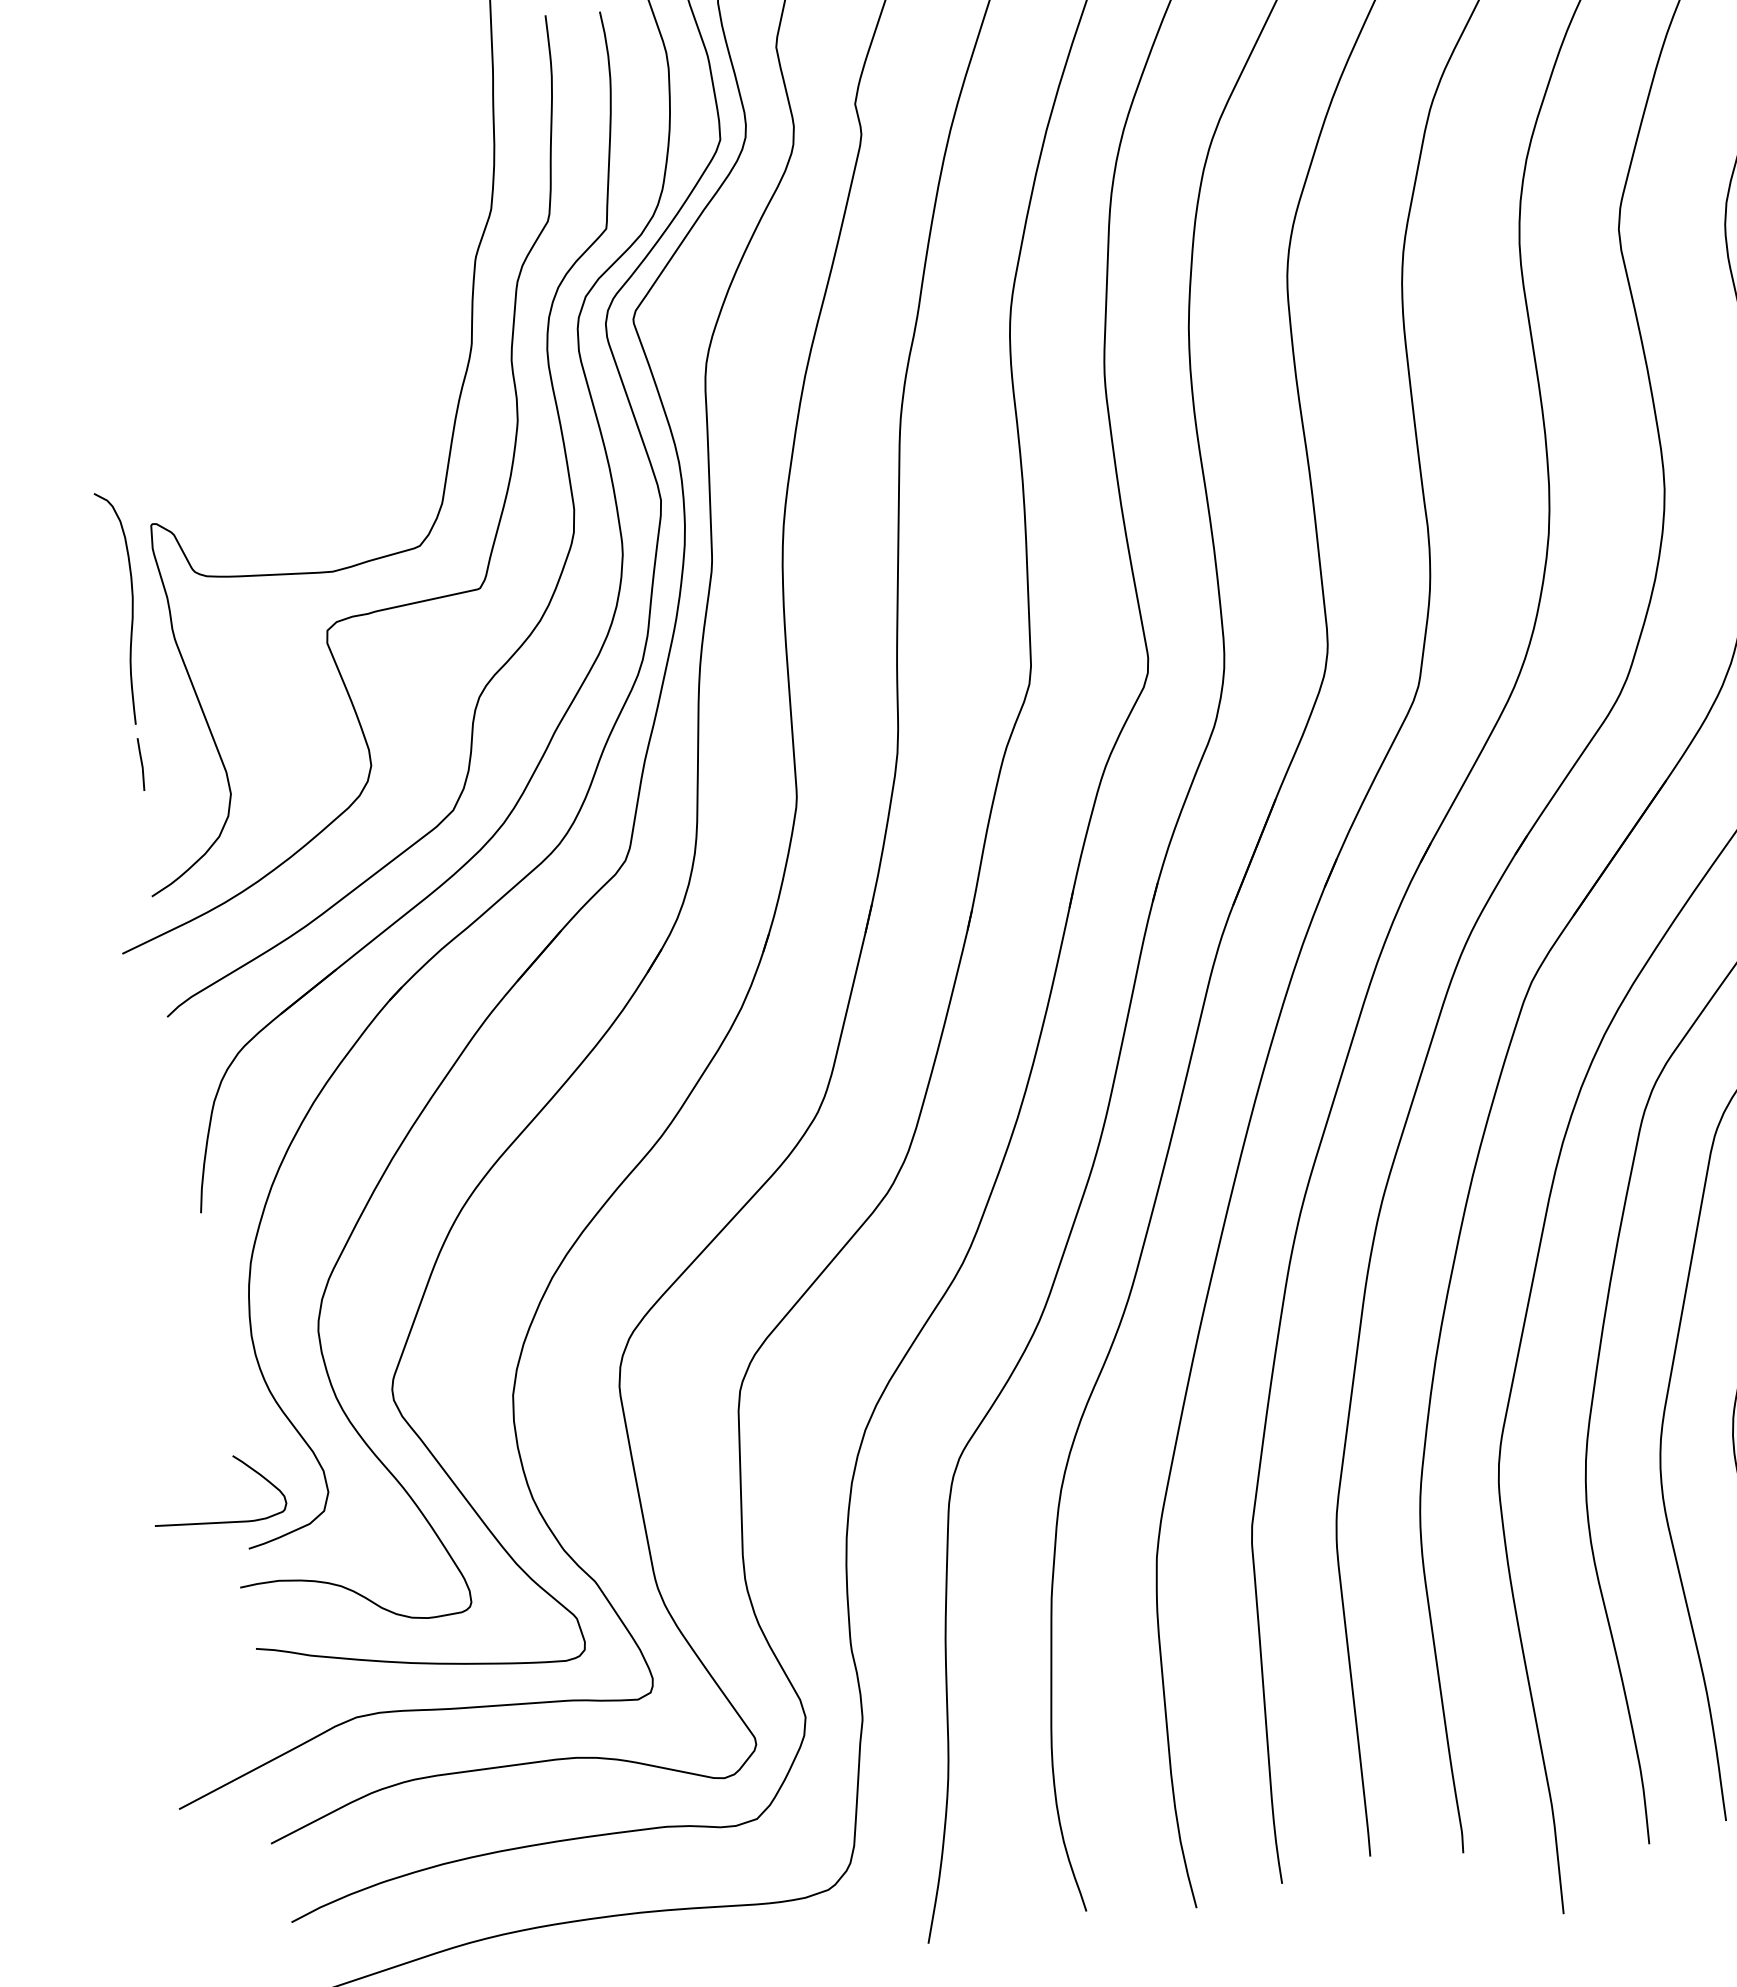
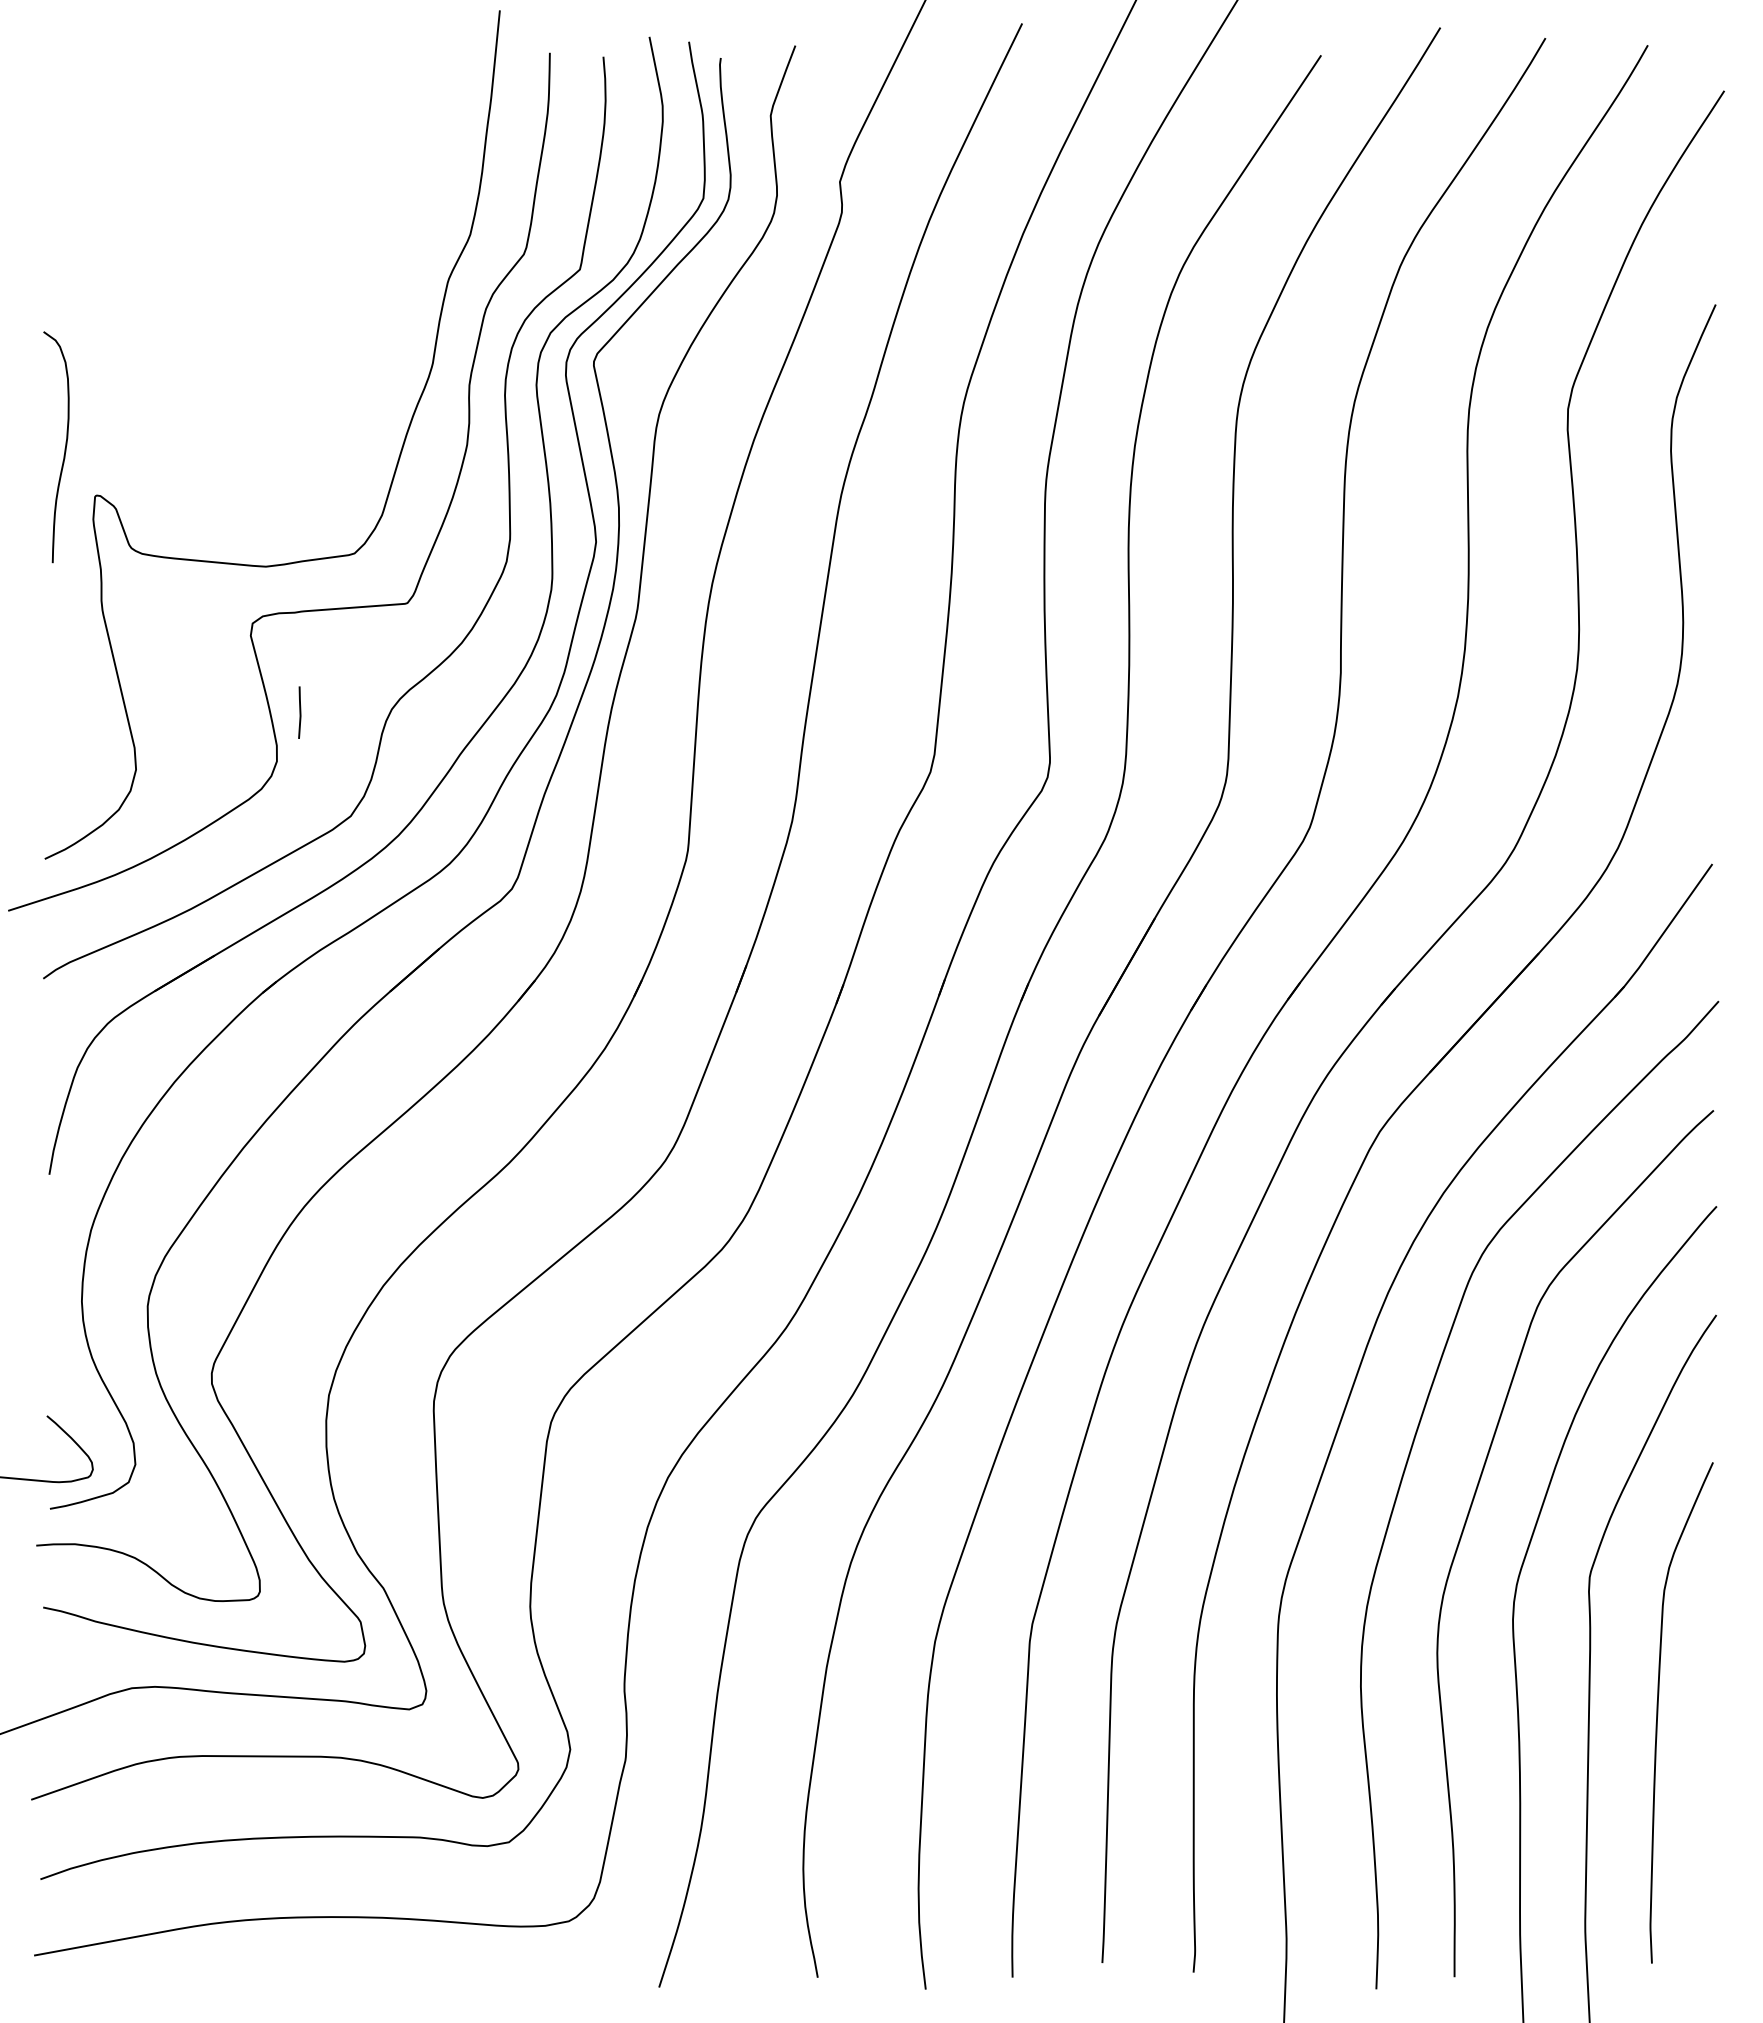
curve: (131, 607) -> (64, 448), moved
line: (141, 764) -> (299, 712), moved

